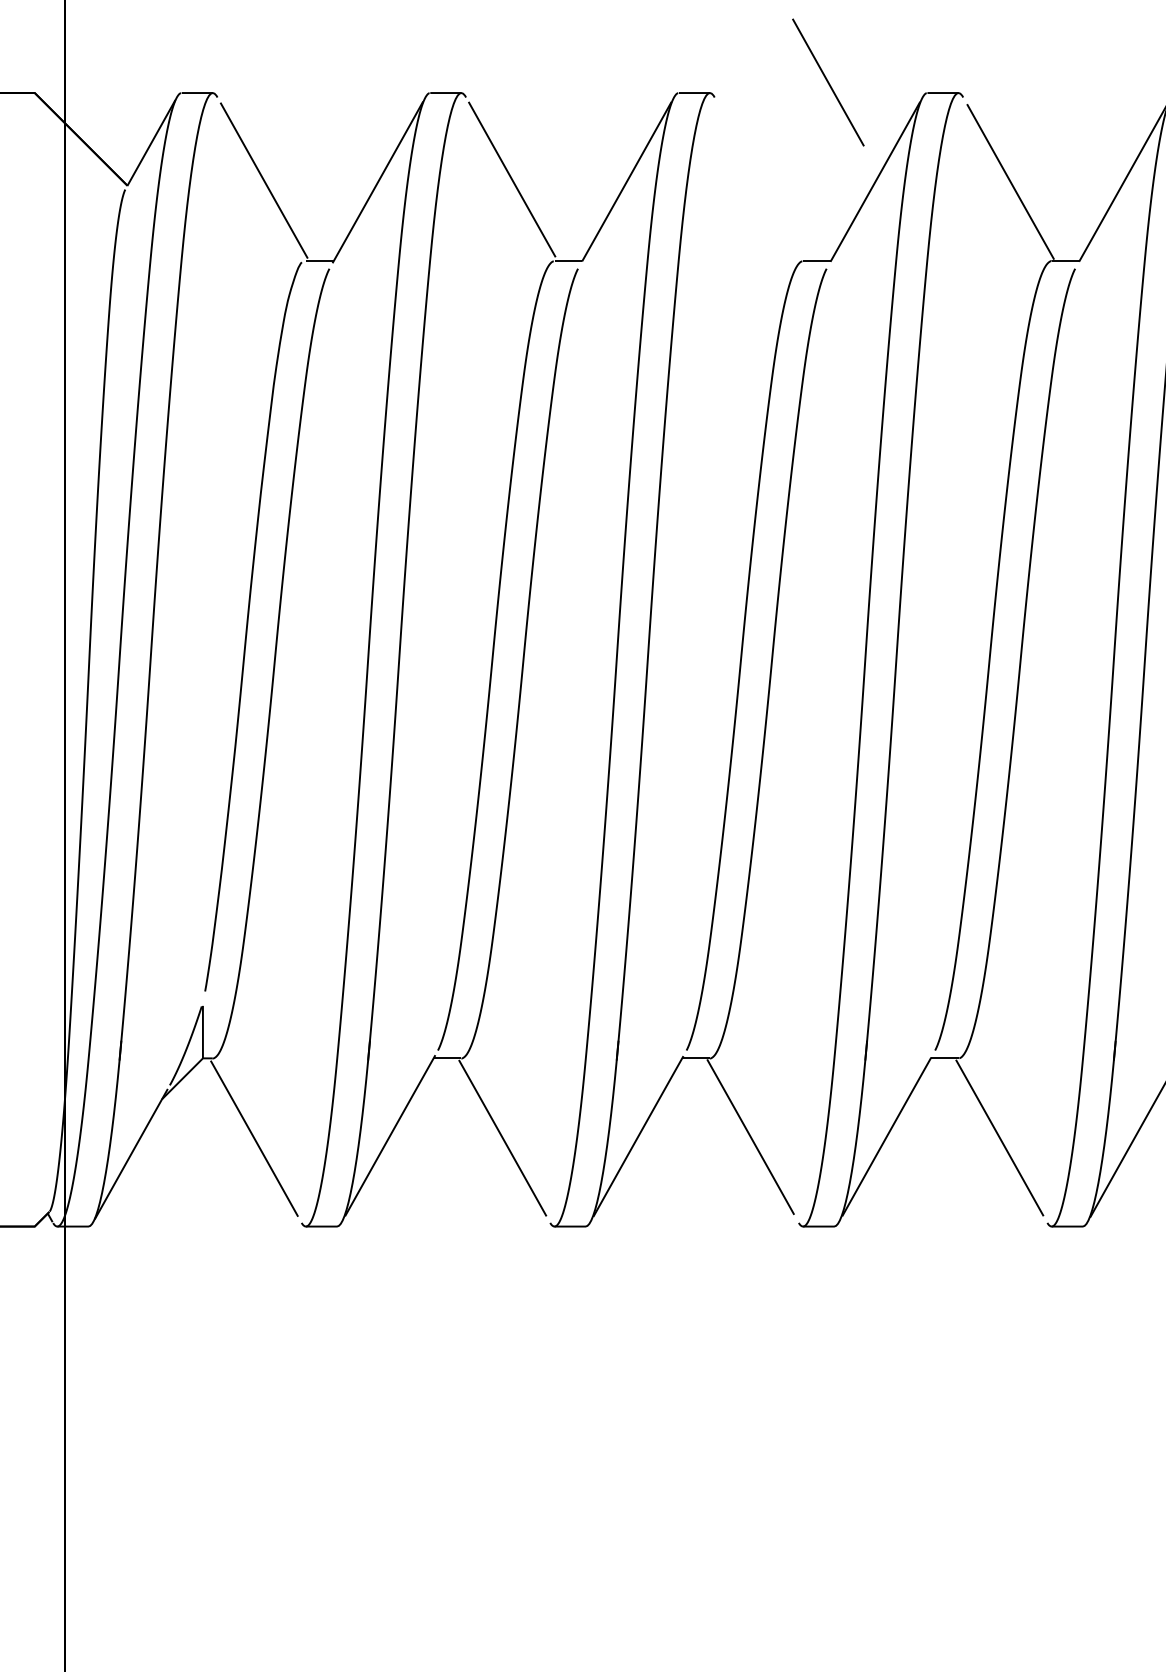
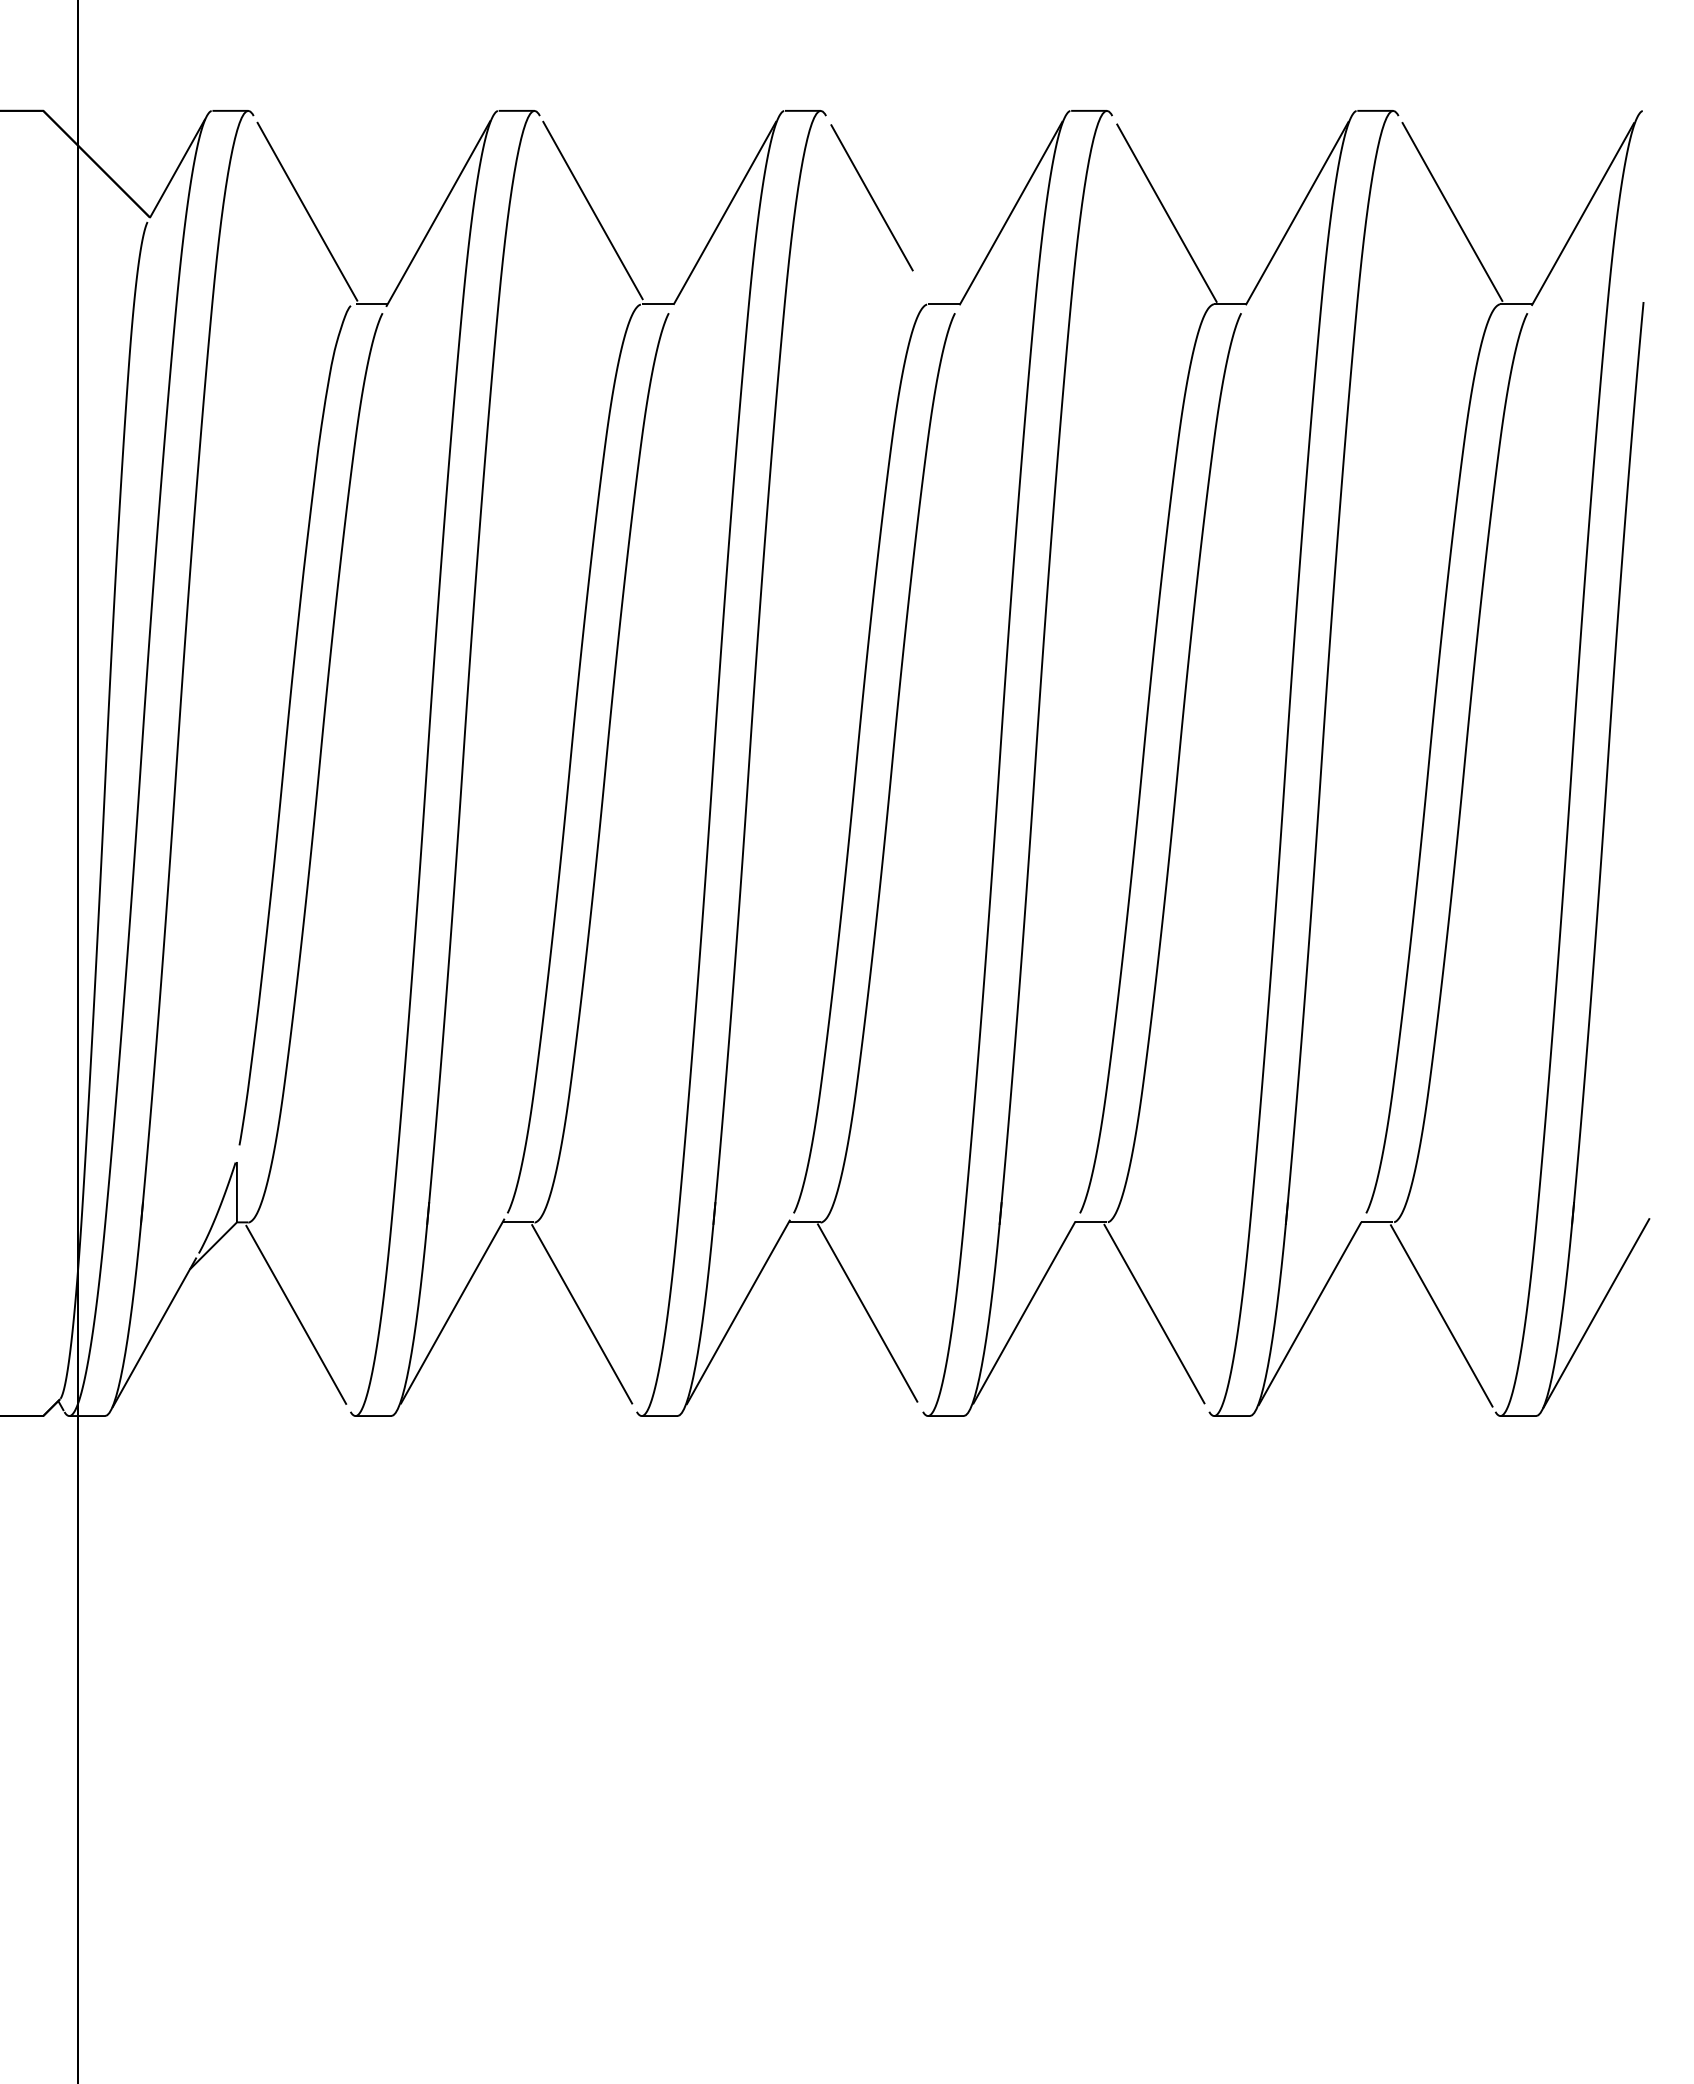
line: (827, 82) -> (871, 197), moved

